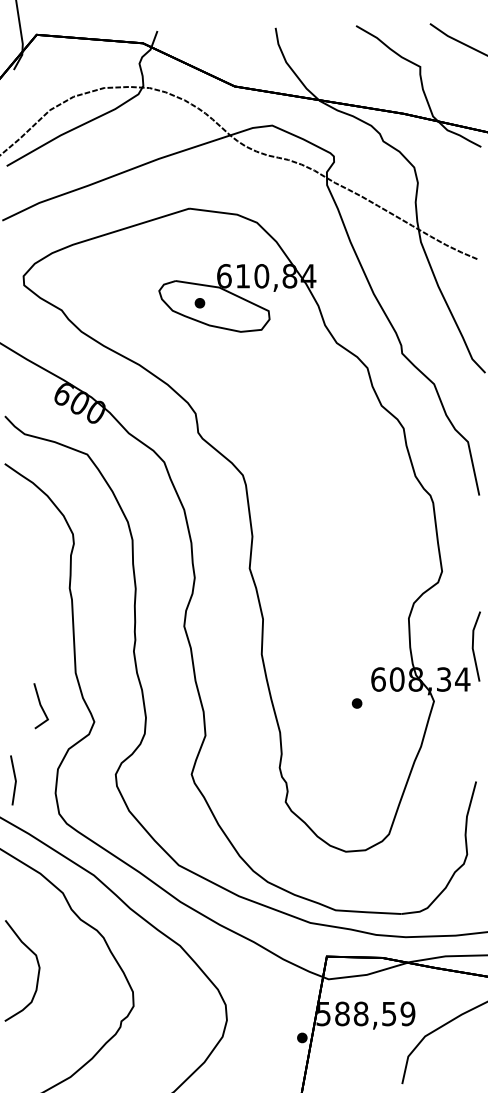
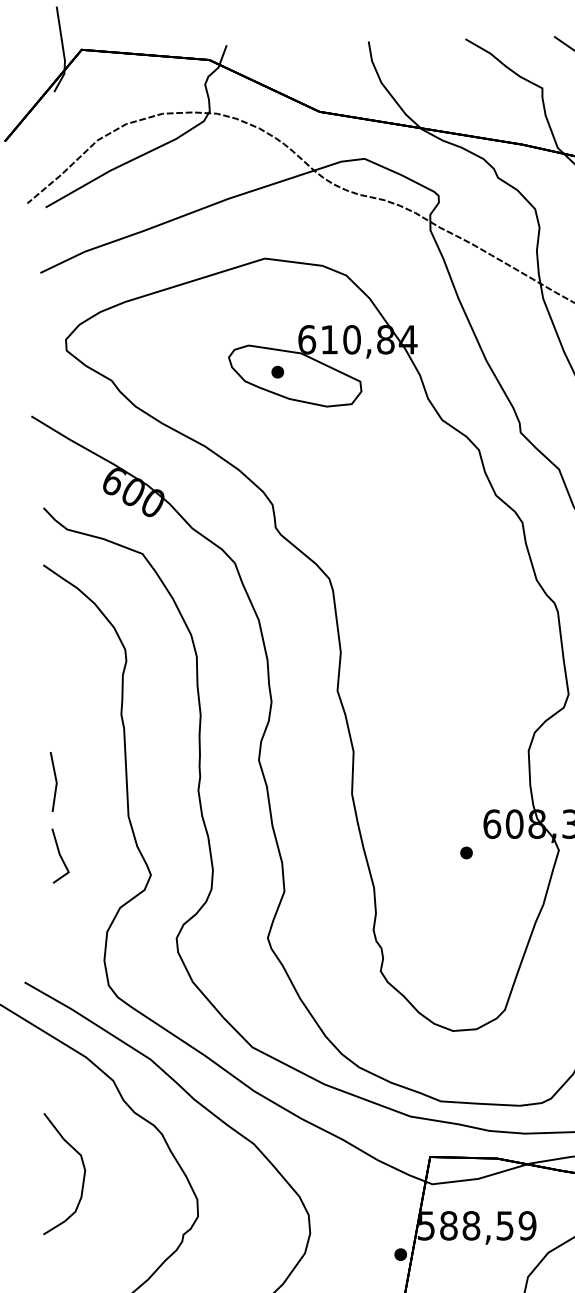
line: (40, 706) -> (59, 856), moved
line: (14, 780) -> (55, 782), moved

